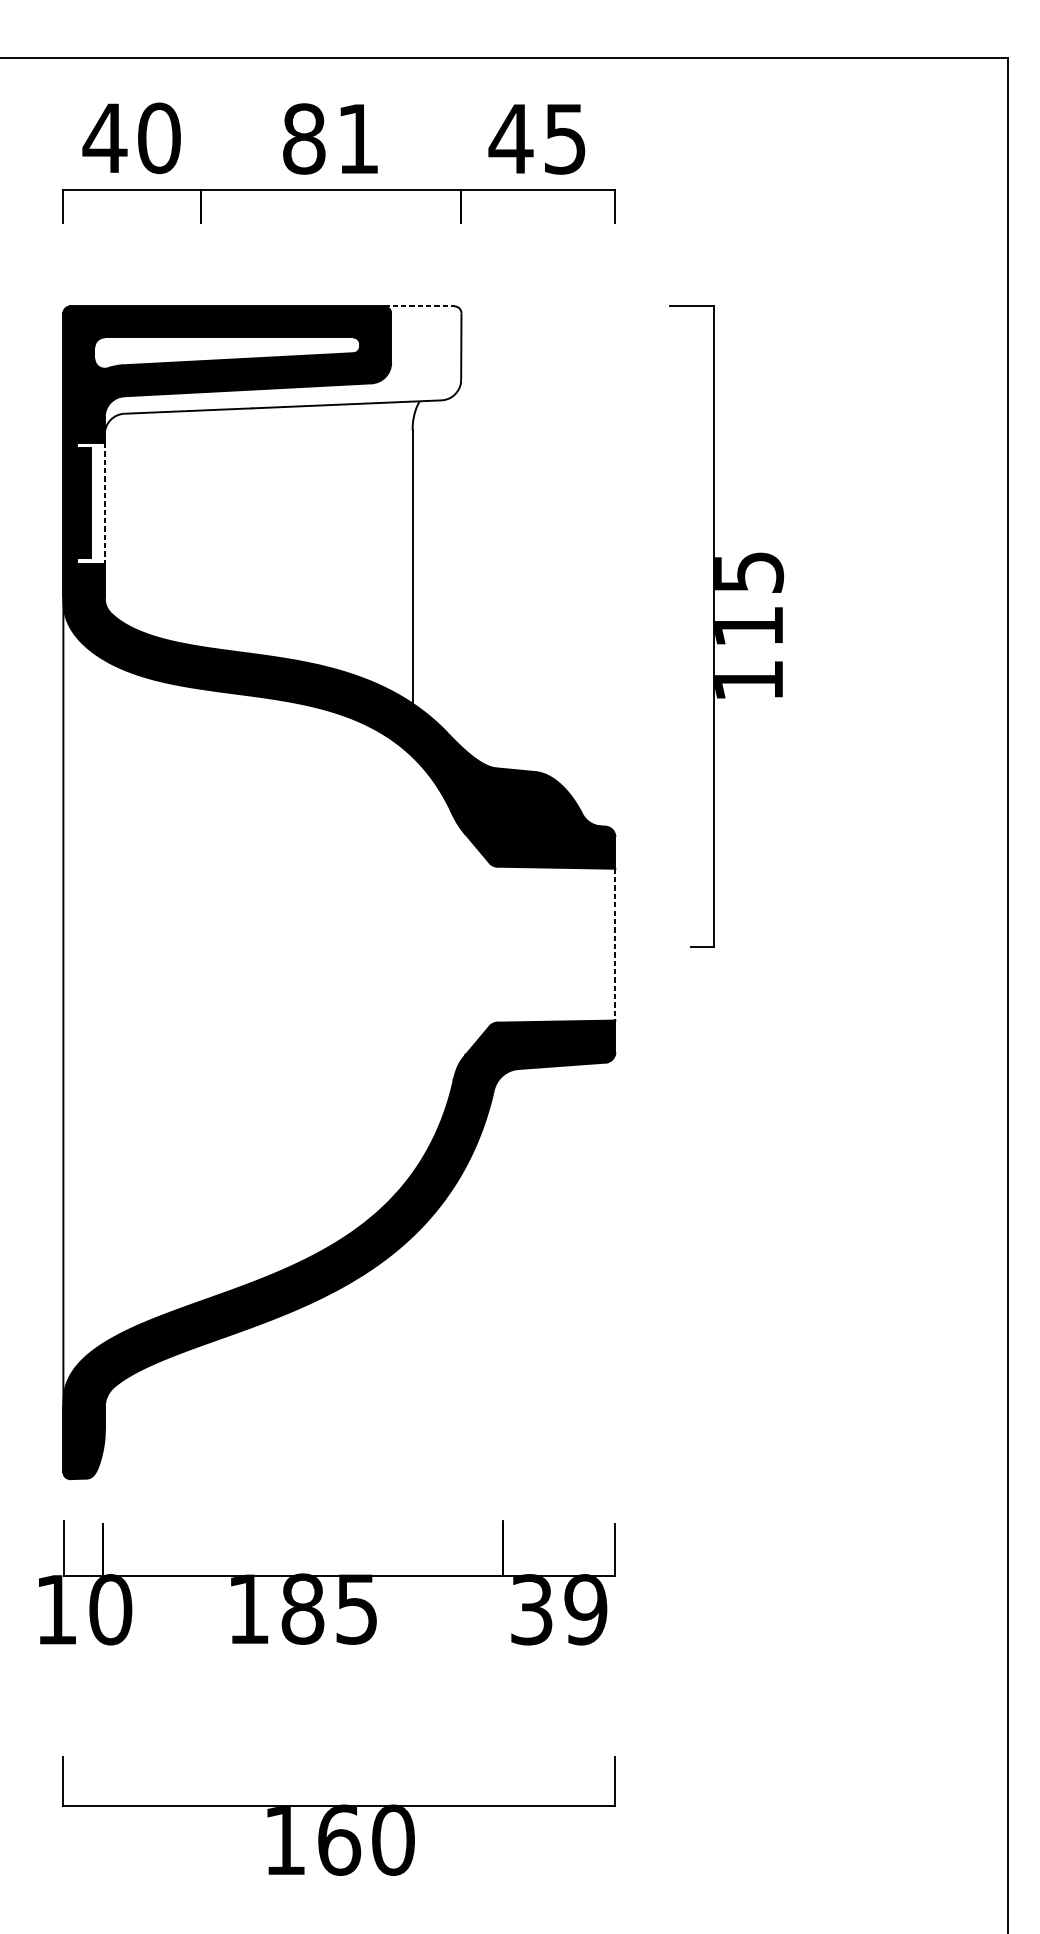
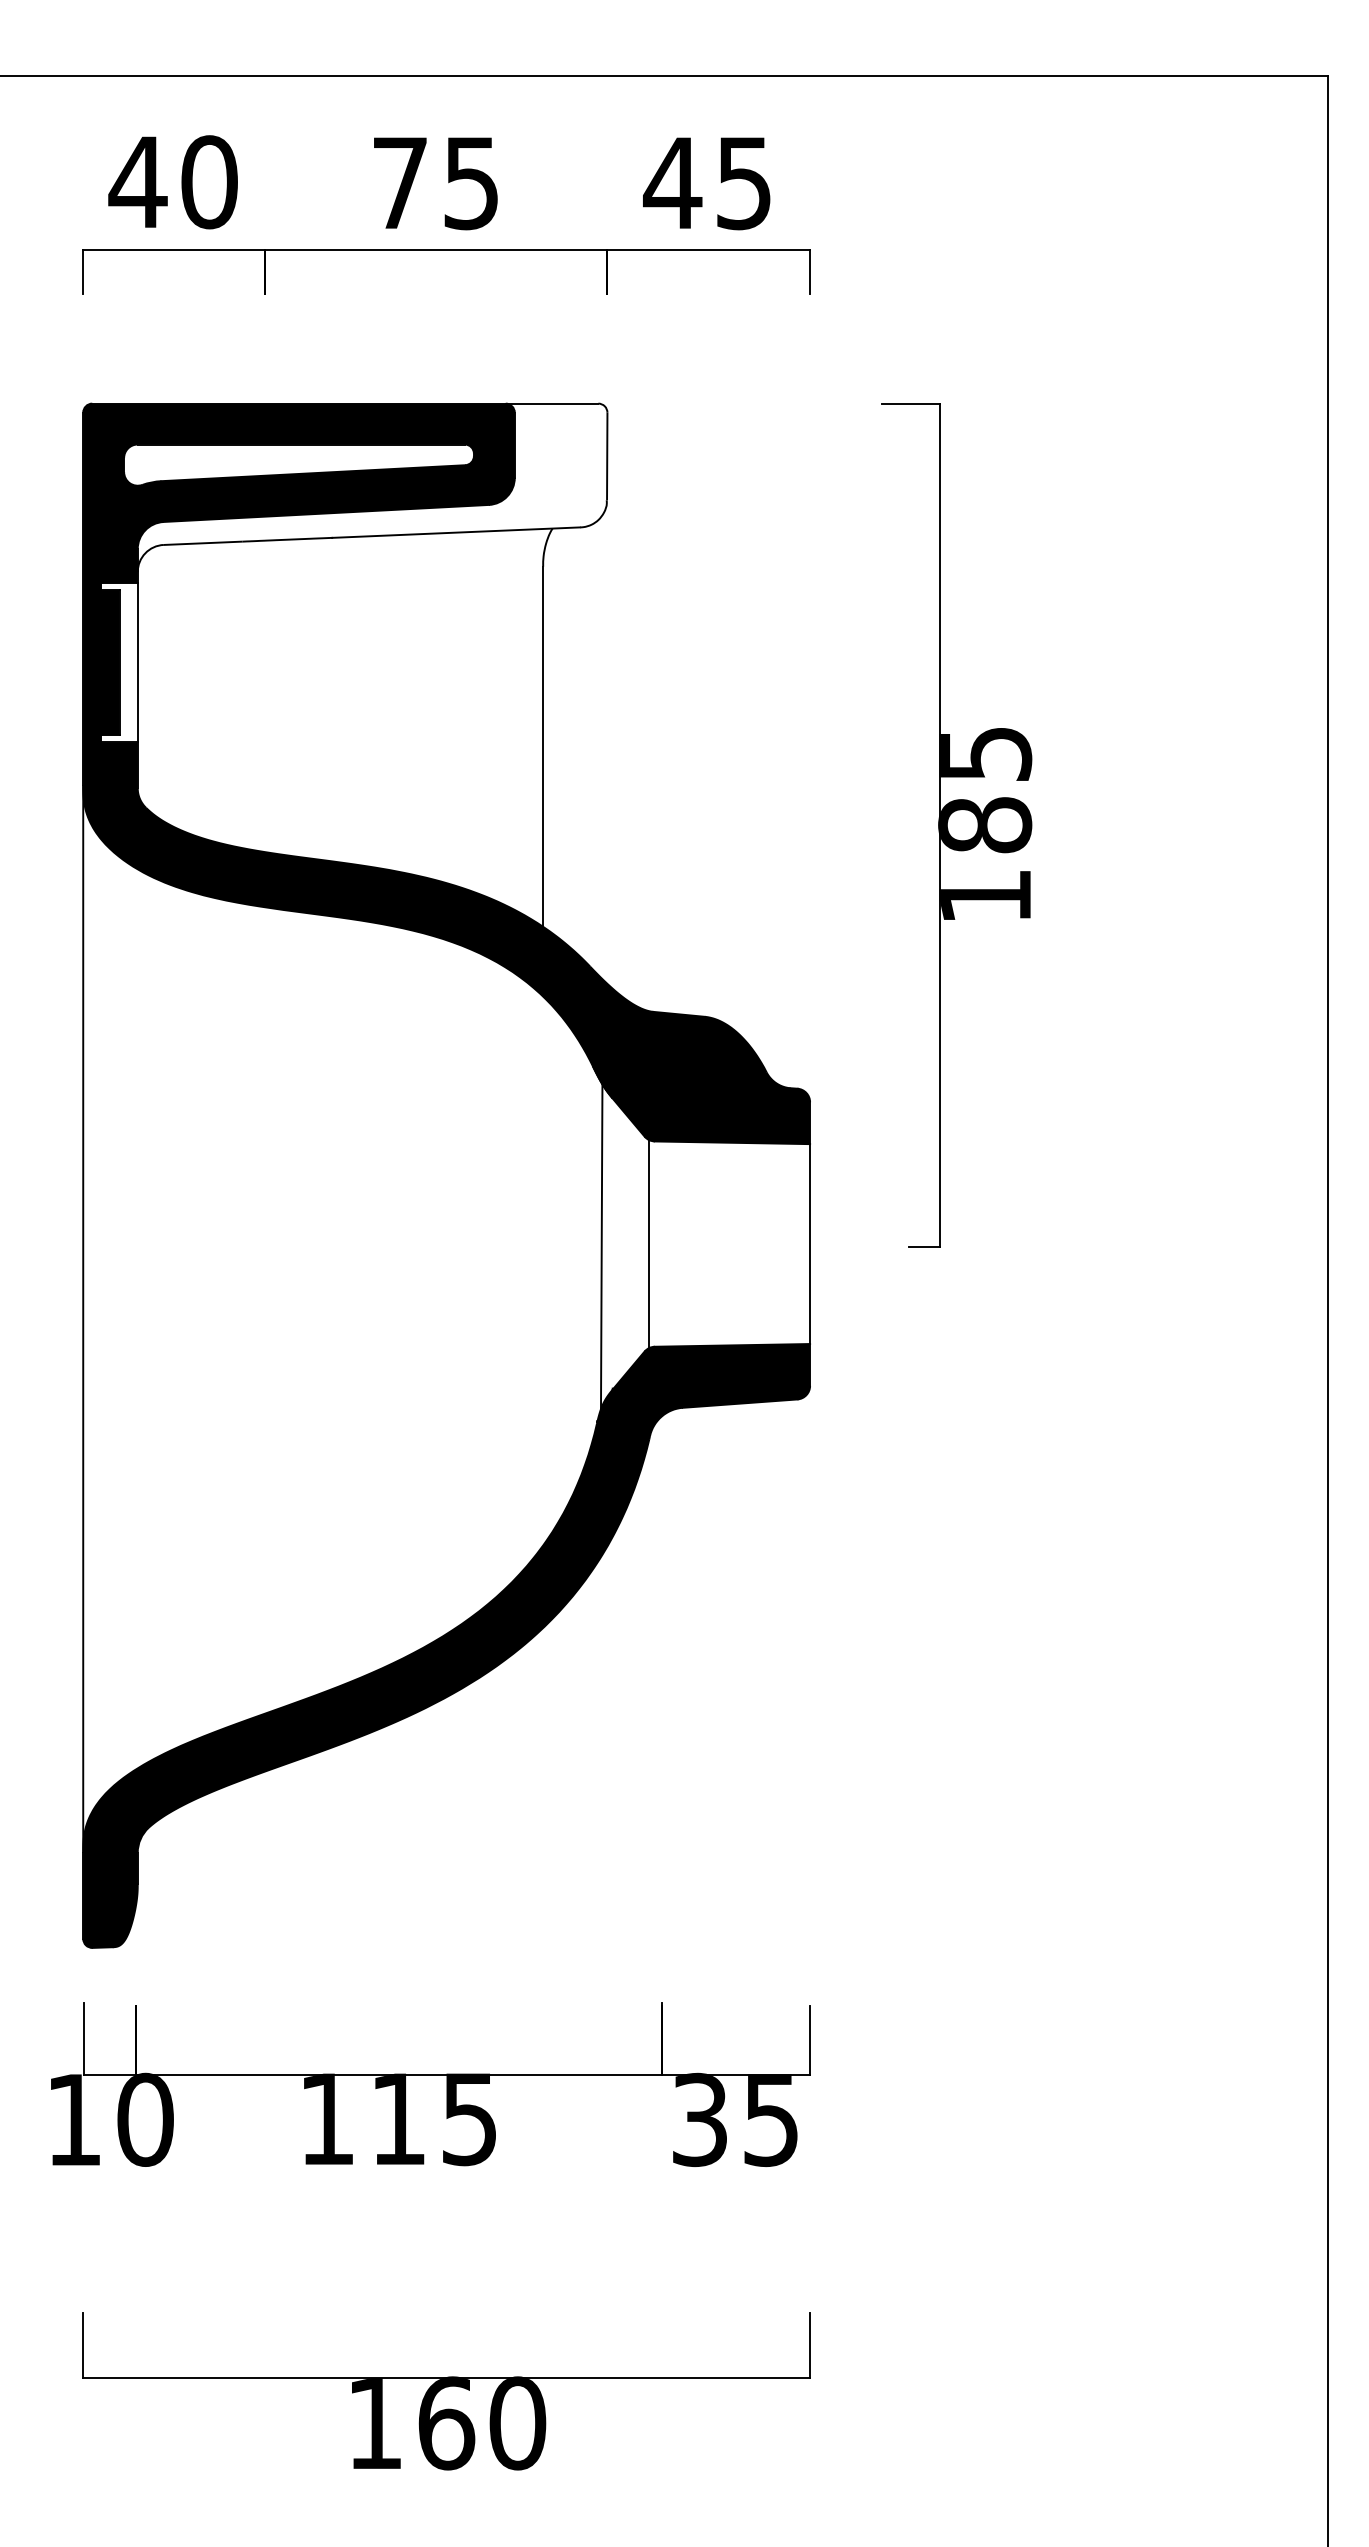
text: (330, 139) -> (434, 183), 81 -> 75
line: (419, 306) -> (552, 403), dashed -> solid
line: (104, 503) -> (137, 662), dashed -> solid
text: (748, 626) -> (985, 825), 115 -> 185
line: (492, 944) -> (648, 1243), added
line: (615, 944) -> (810, 1244), dashed -> solid
line: (456, 946) -> (601, 1246), added
text: (302, 1609) -> (398, 2119), 185 -> 115
text: (586, 1609) -> (771, 2119), 39 -> 35

